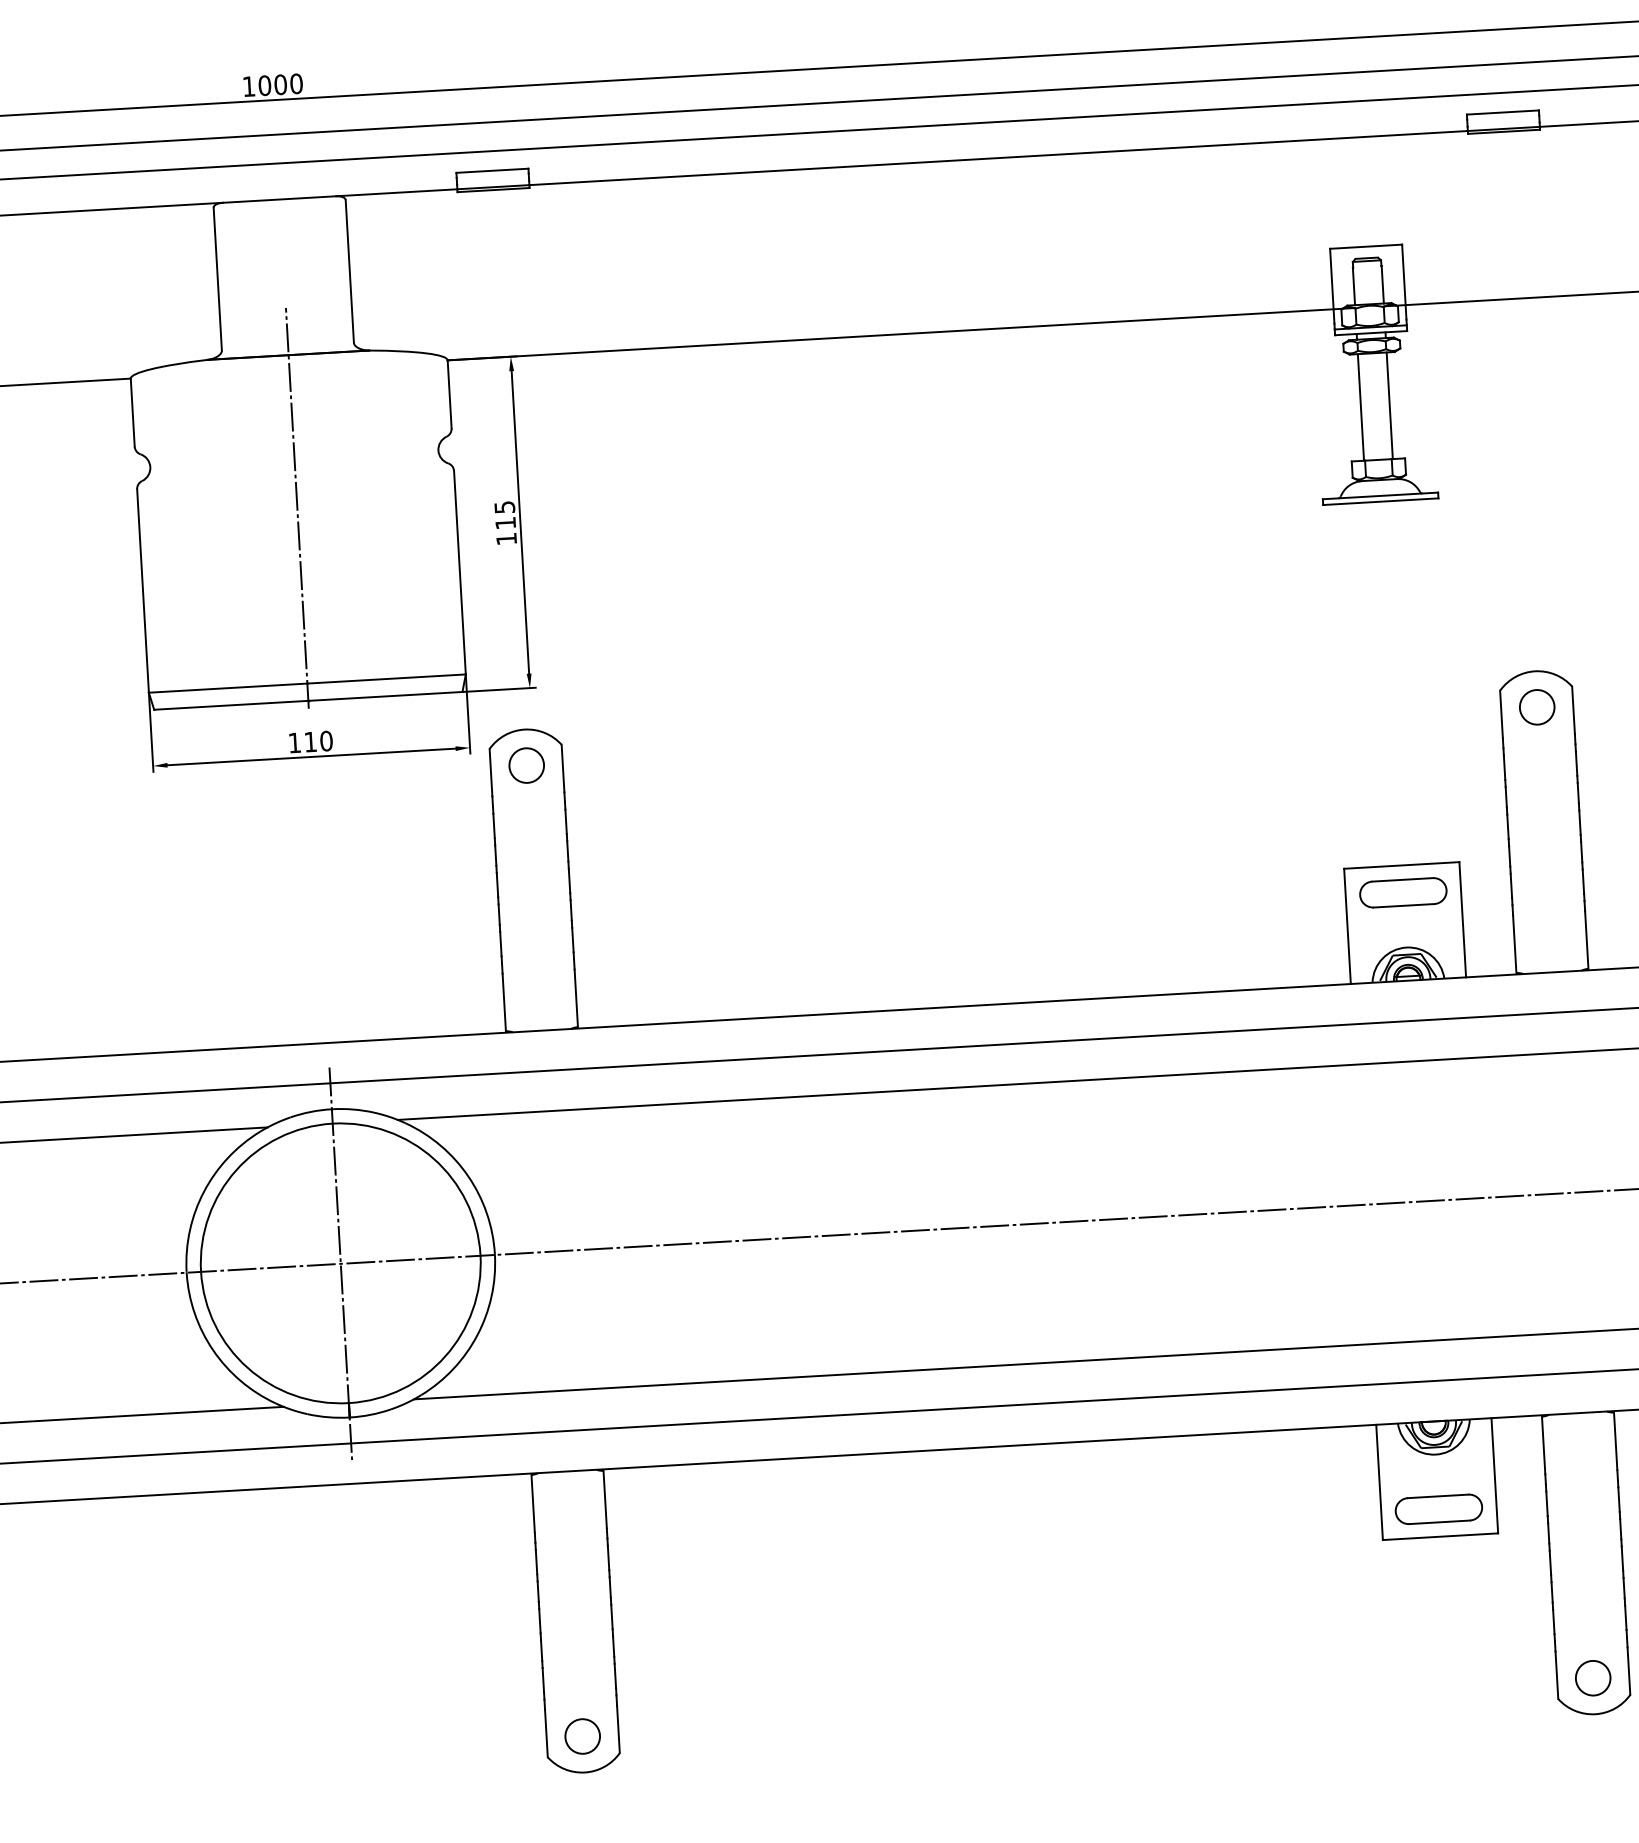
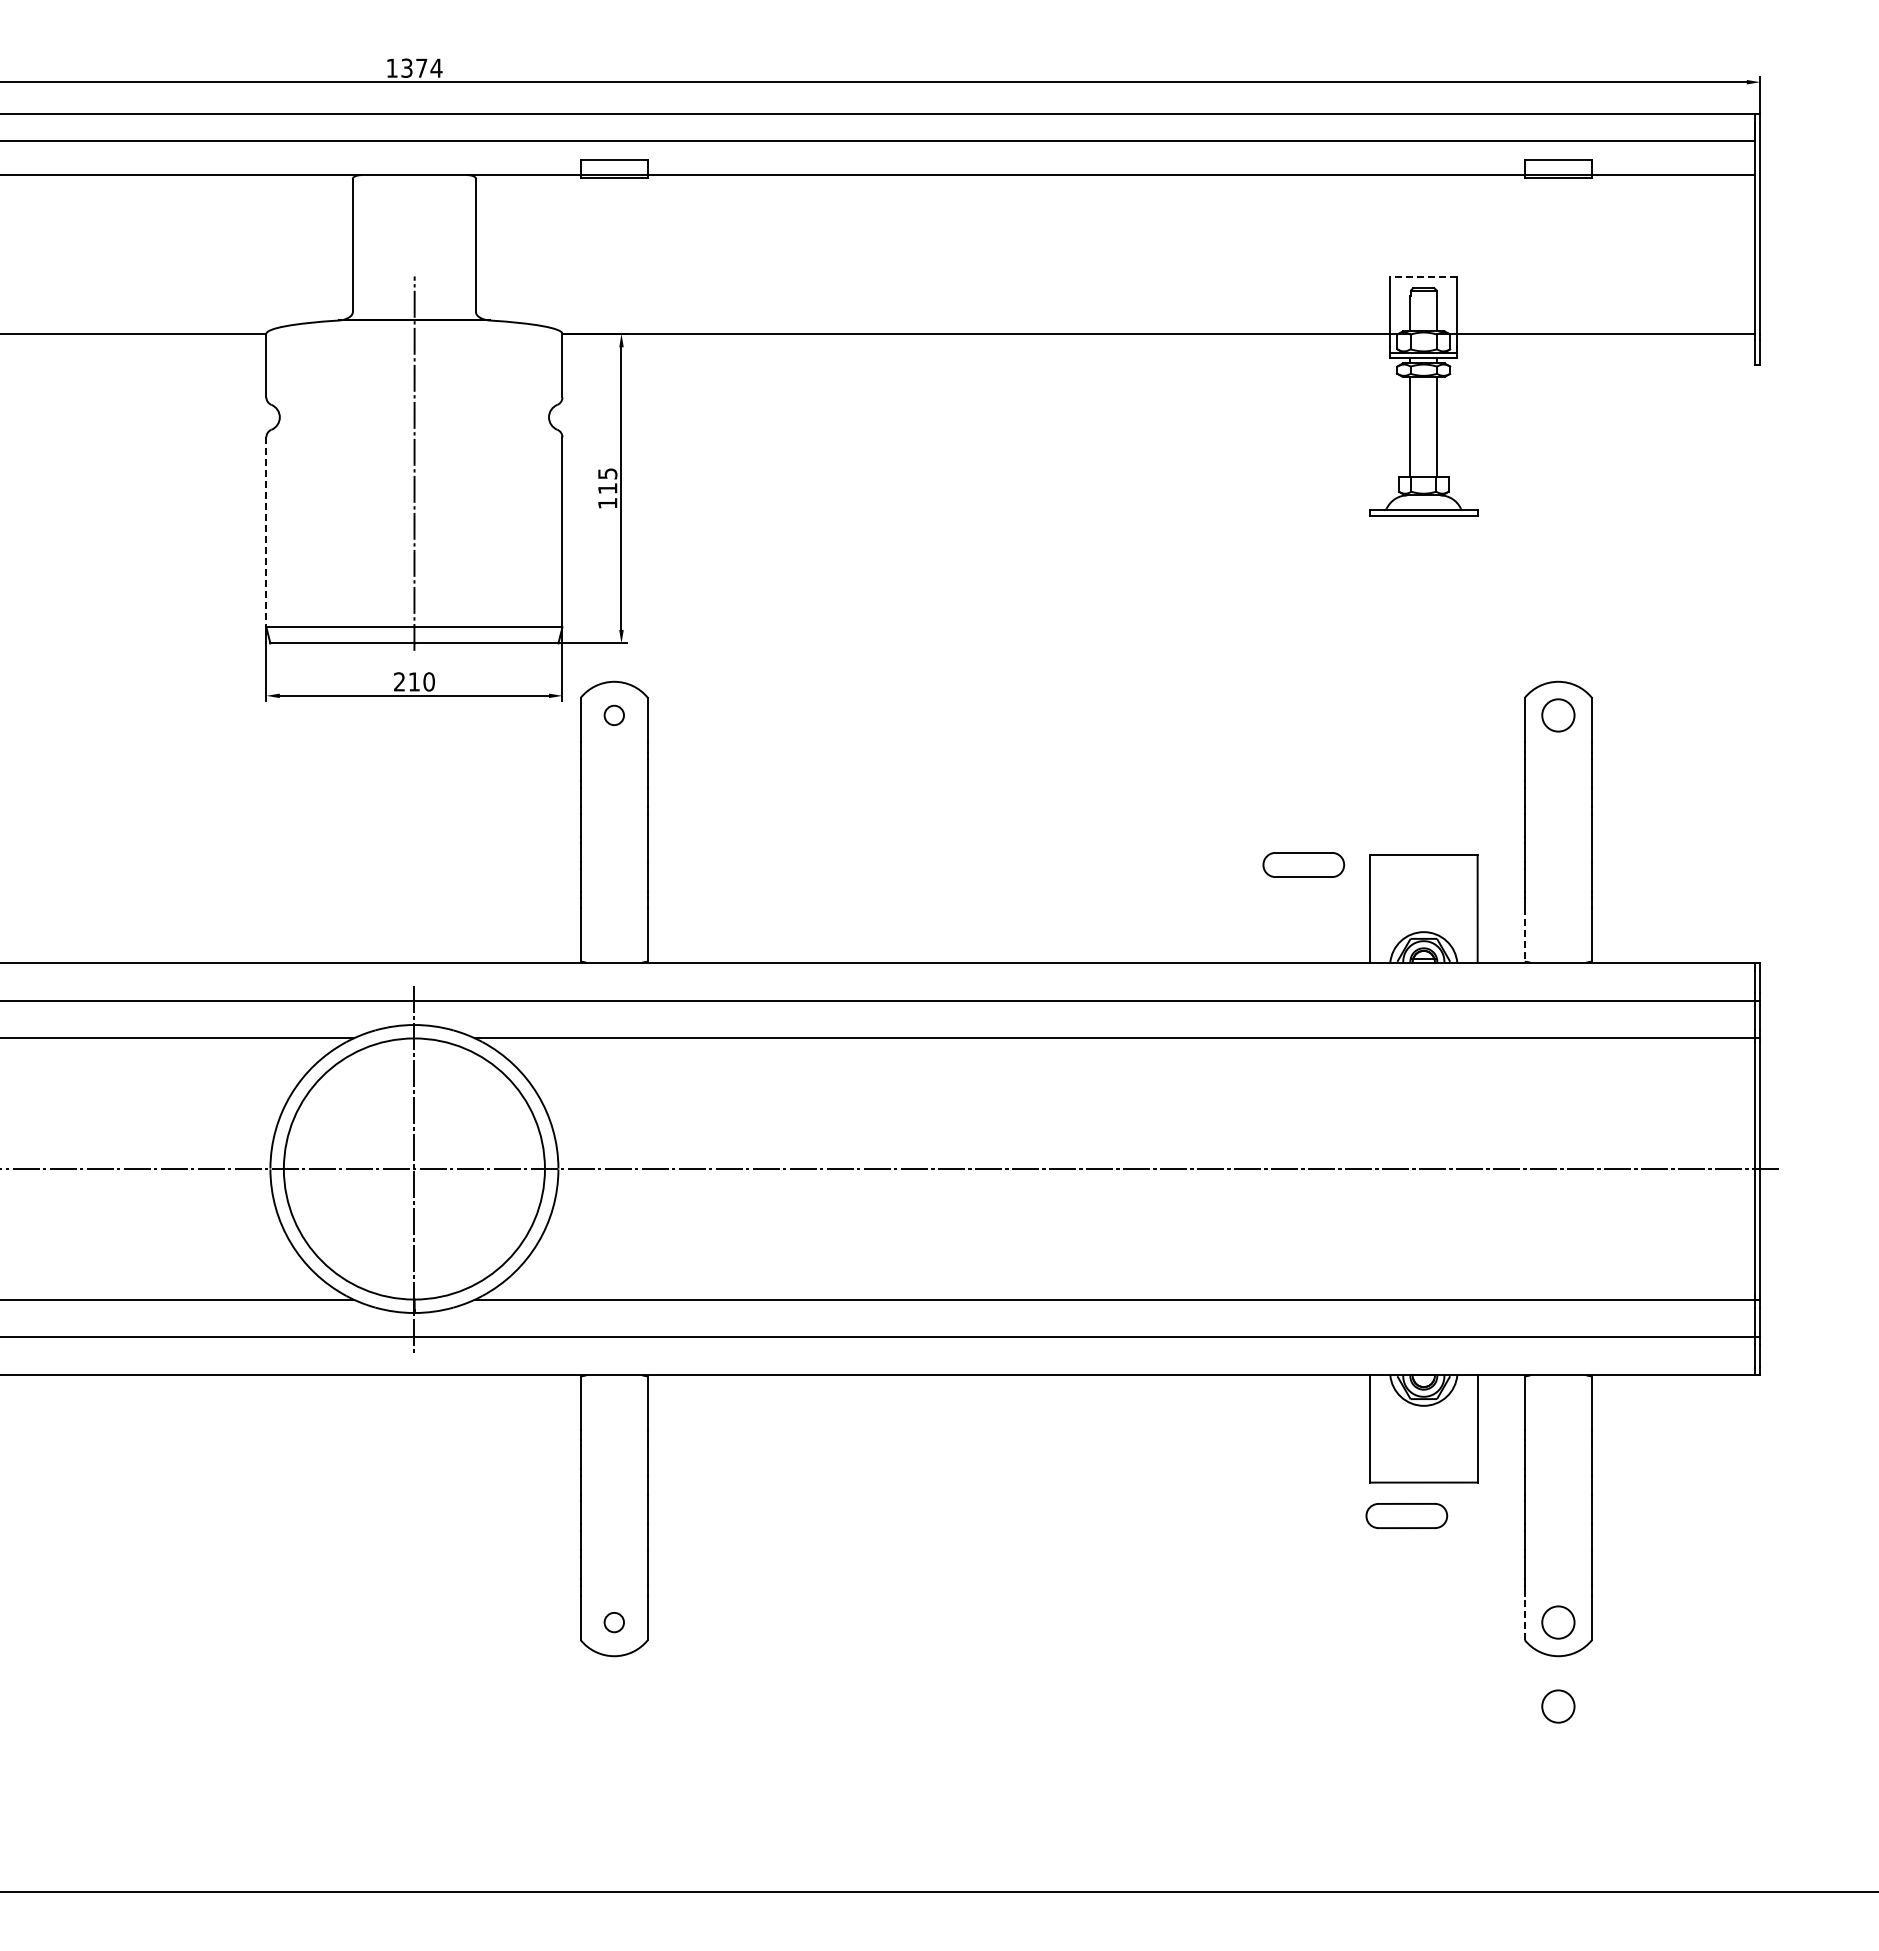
text: (280, 83) -> (421, 67), 1000 -> 1374
line: (1365, 246) -> (1423, 277), solid -> dashed
line: (143, 591) -> (266, 532), solid -> dashed
text: (294, 742) -> (399, 681), 110 -> 210
circle: (526, 765) -> (614, 715), size x0.6
part: (1403, 892) -> (1303, 864), moved
line: (1514, 943) -> (1524, 934), solid -> dashed
part: (1438, 1508) -> (1406, 1515), moved
line: (1556, 1674) -> (1524, 1617), solid -> dashed
circle: (582, 1736) -> (614, 1622), size x0.6
circle: (1598, 1768) -> (1558, 1706), added

